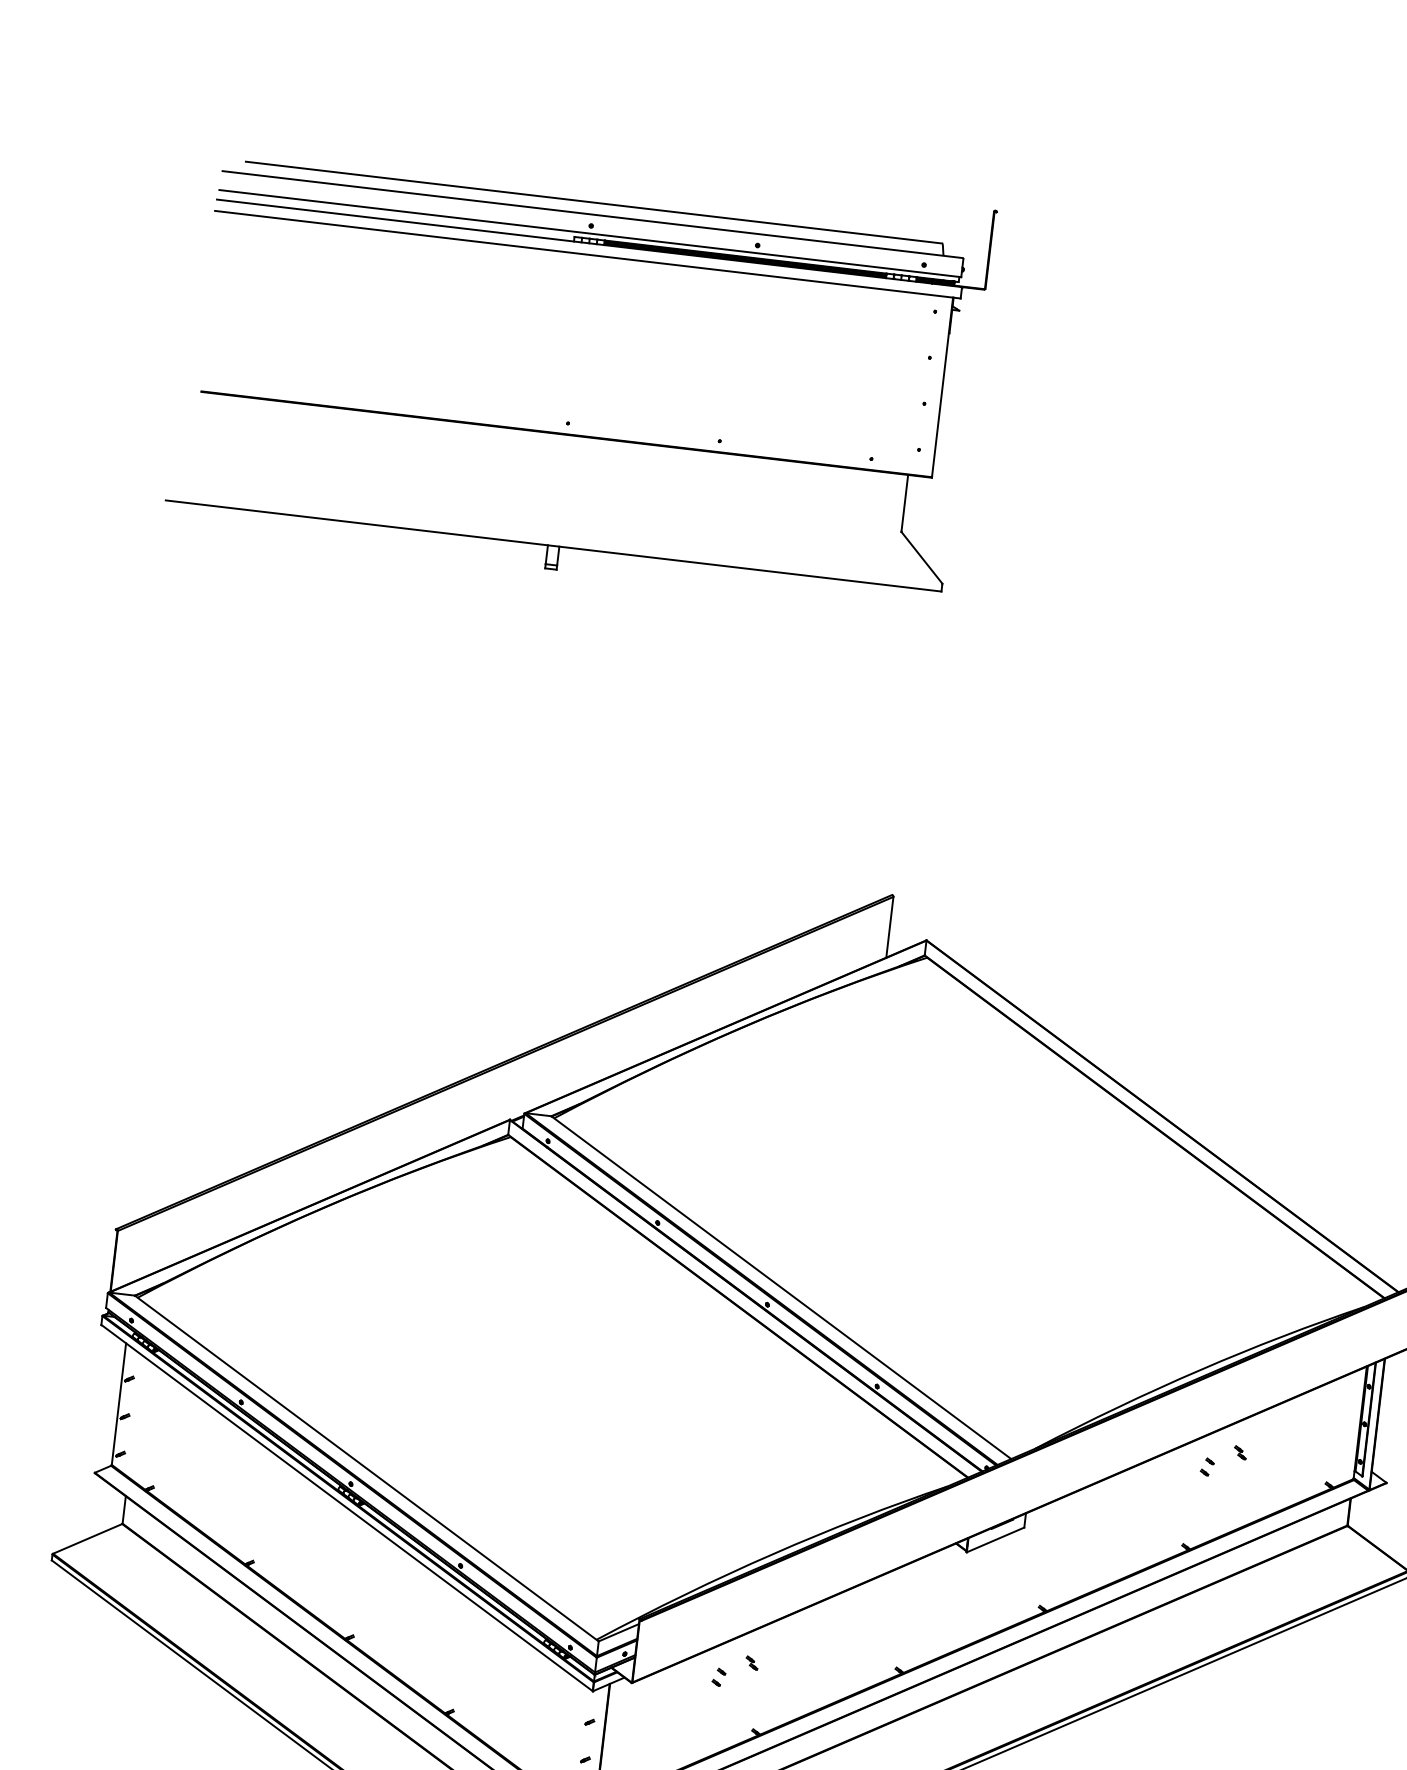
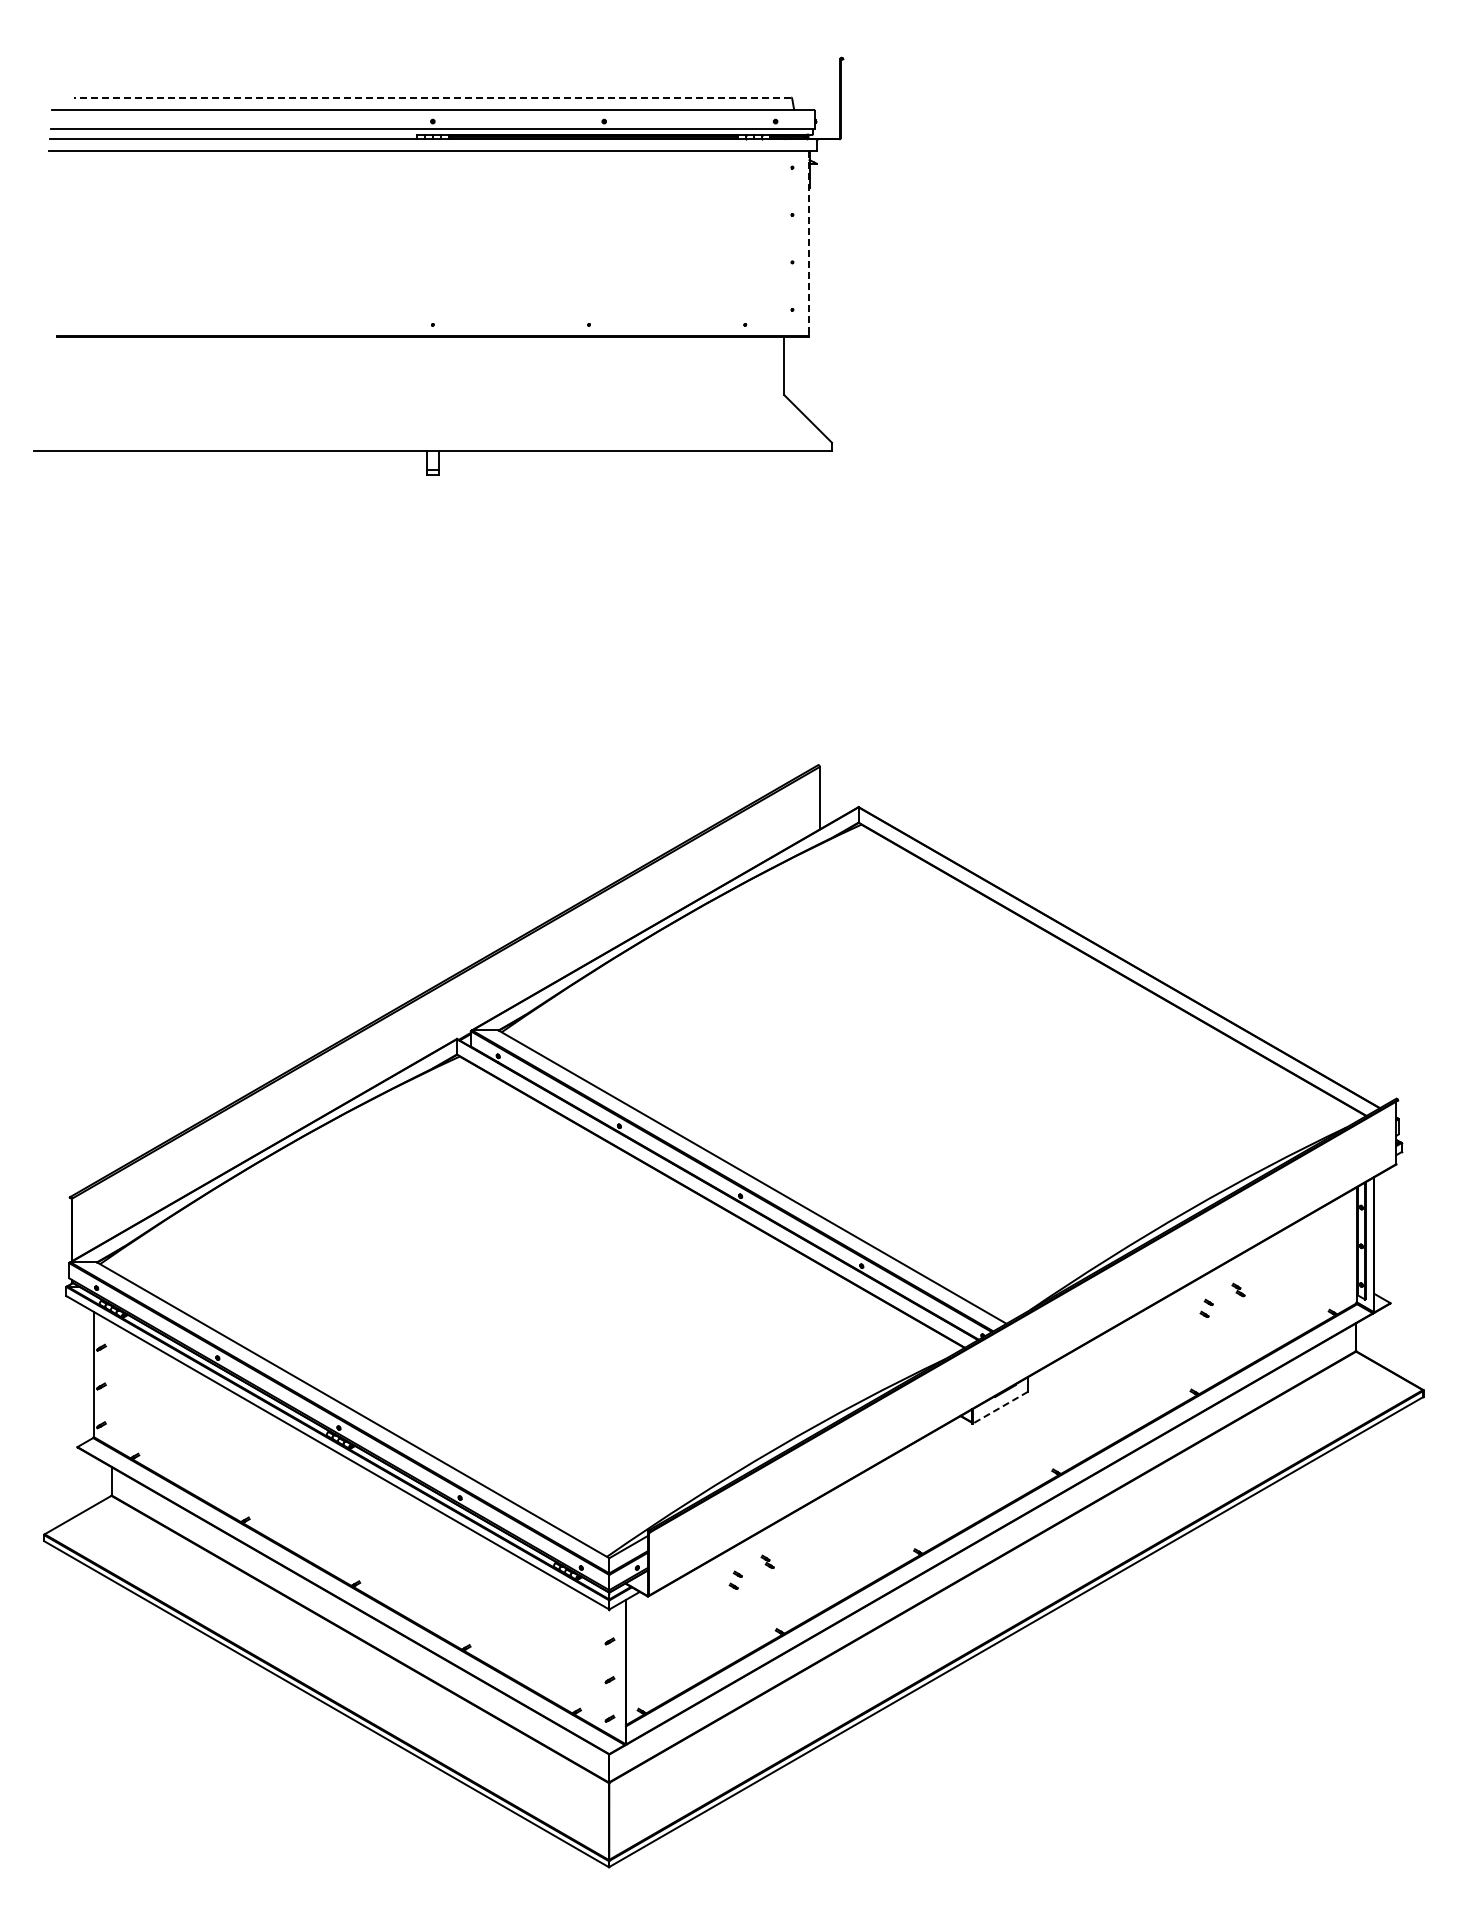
line: (593, 202) -> (432, 97), solid -> dashed
line: (942, 387) -> (808, 243), solid -> dashed
line: (995, 1539) -> (1000, 1407), solid -> dashed

